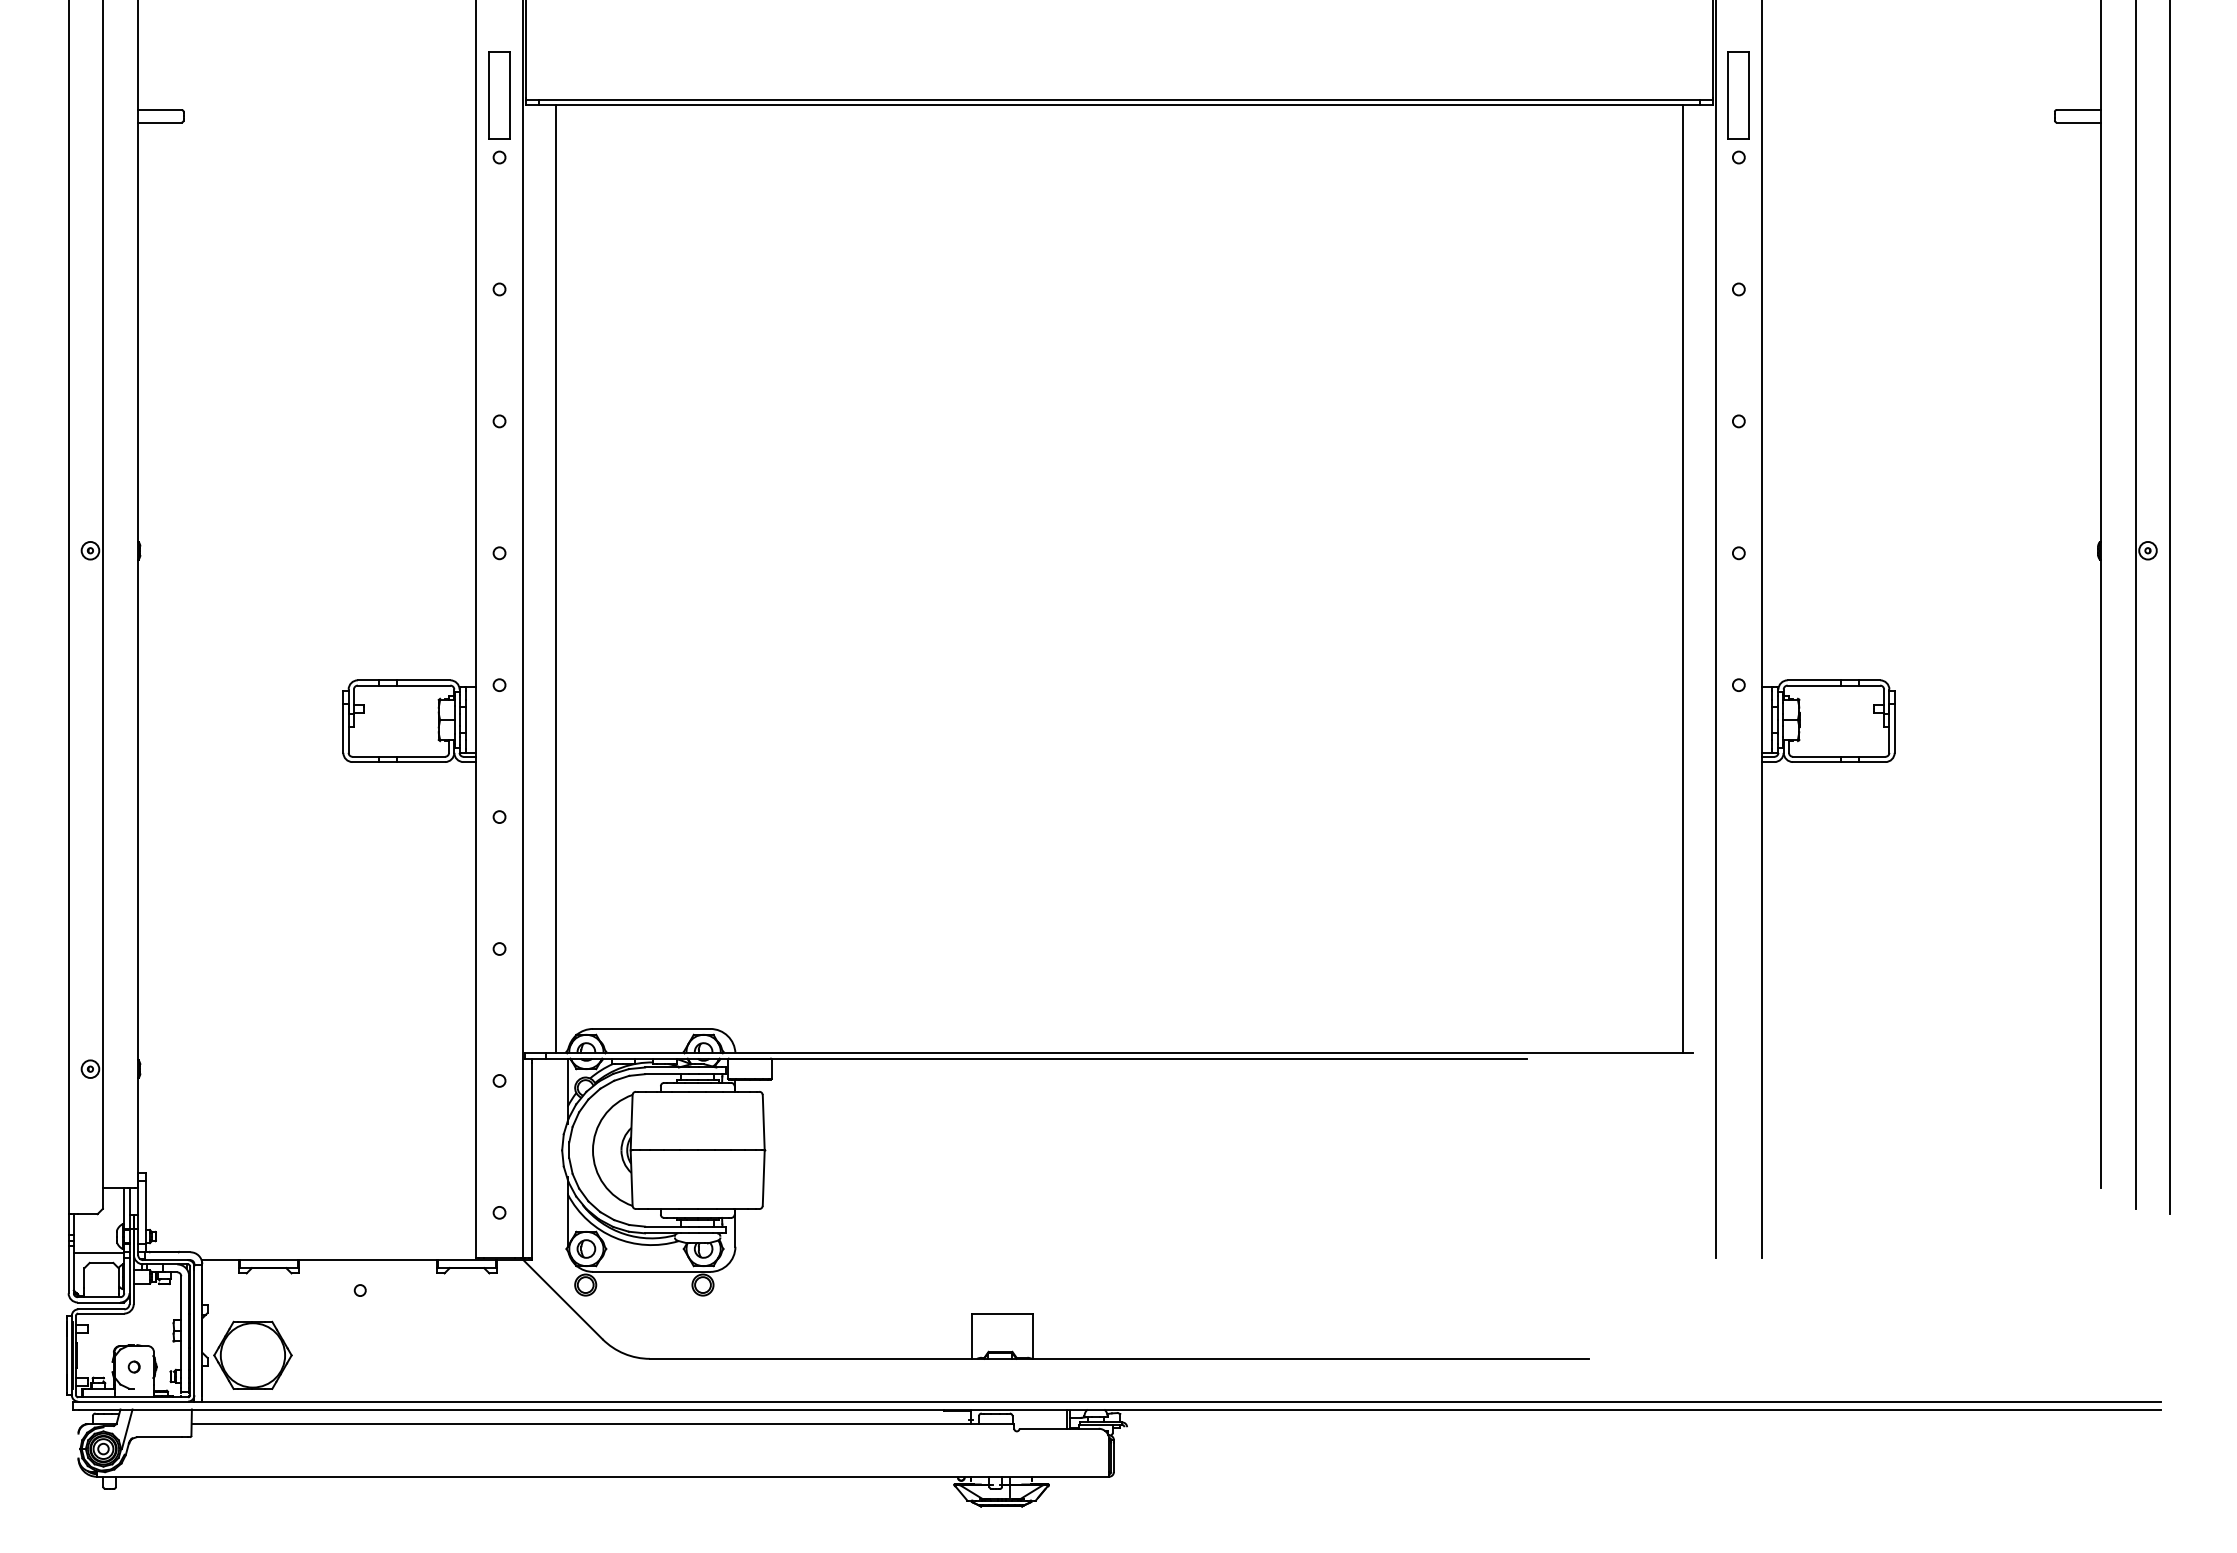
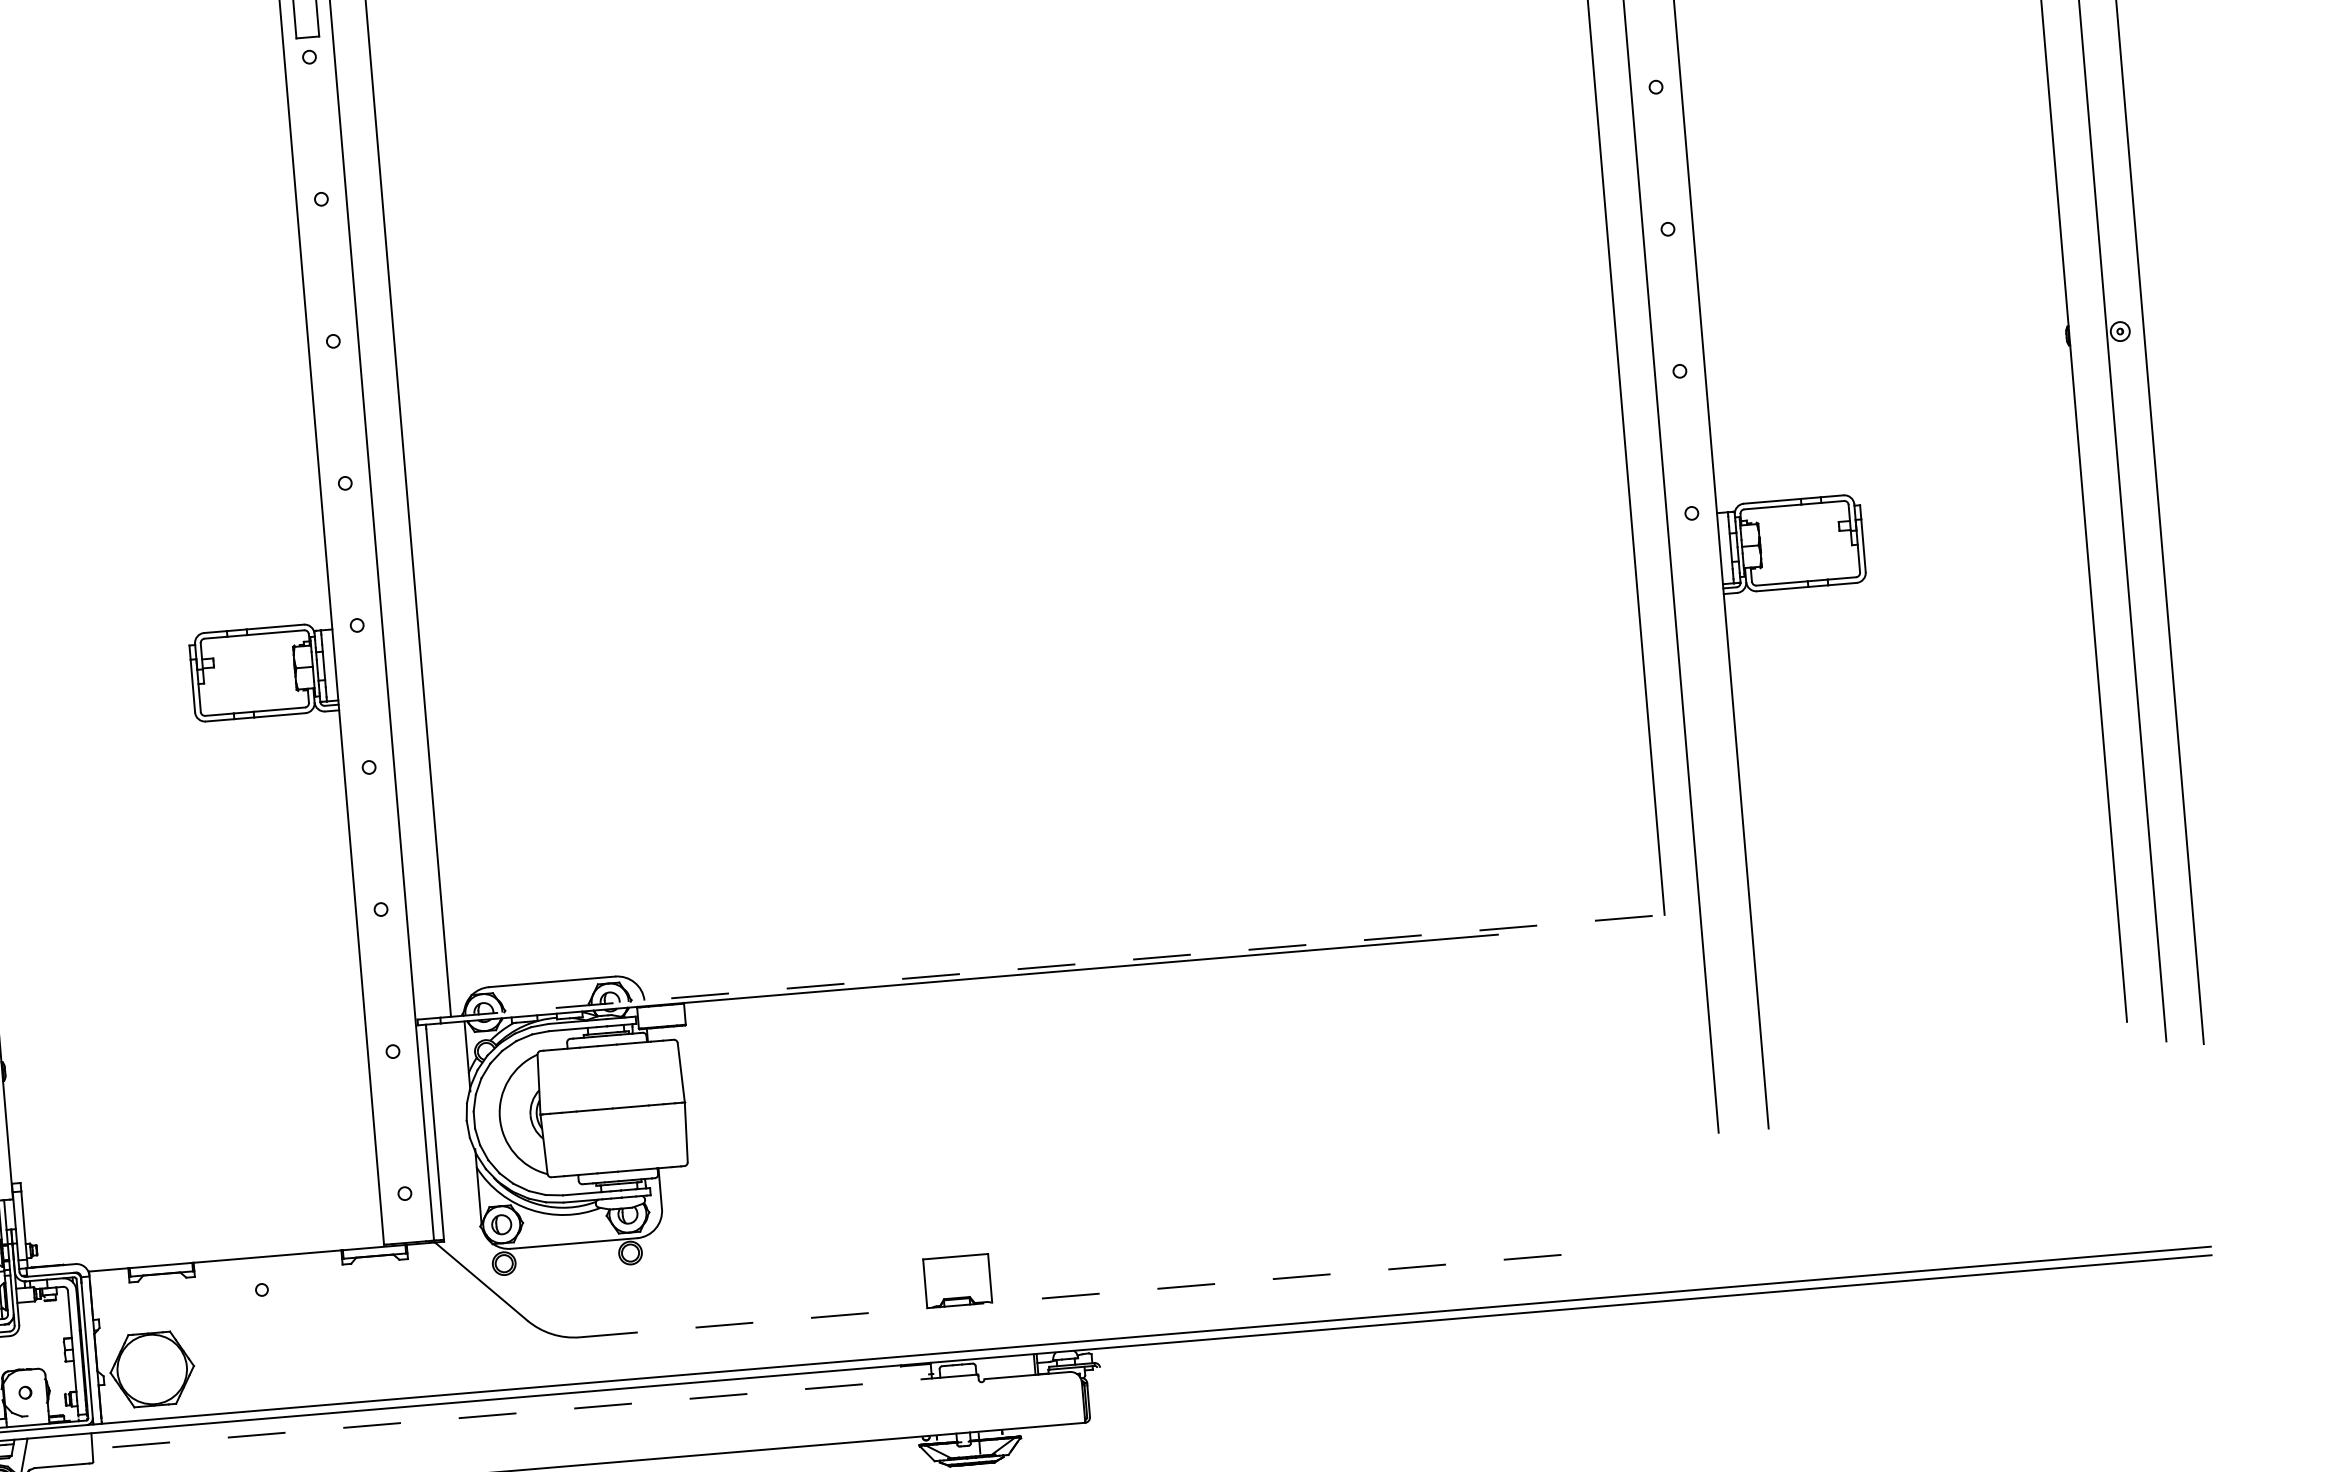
line: (1119, 1053) -> (1058, 966), solid -> dashed
line: (1119, 1358) -> (1085, 1294), solid -> dashed
line: (602, 1424) -> (534, 1412), solid -> dashed

